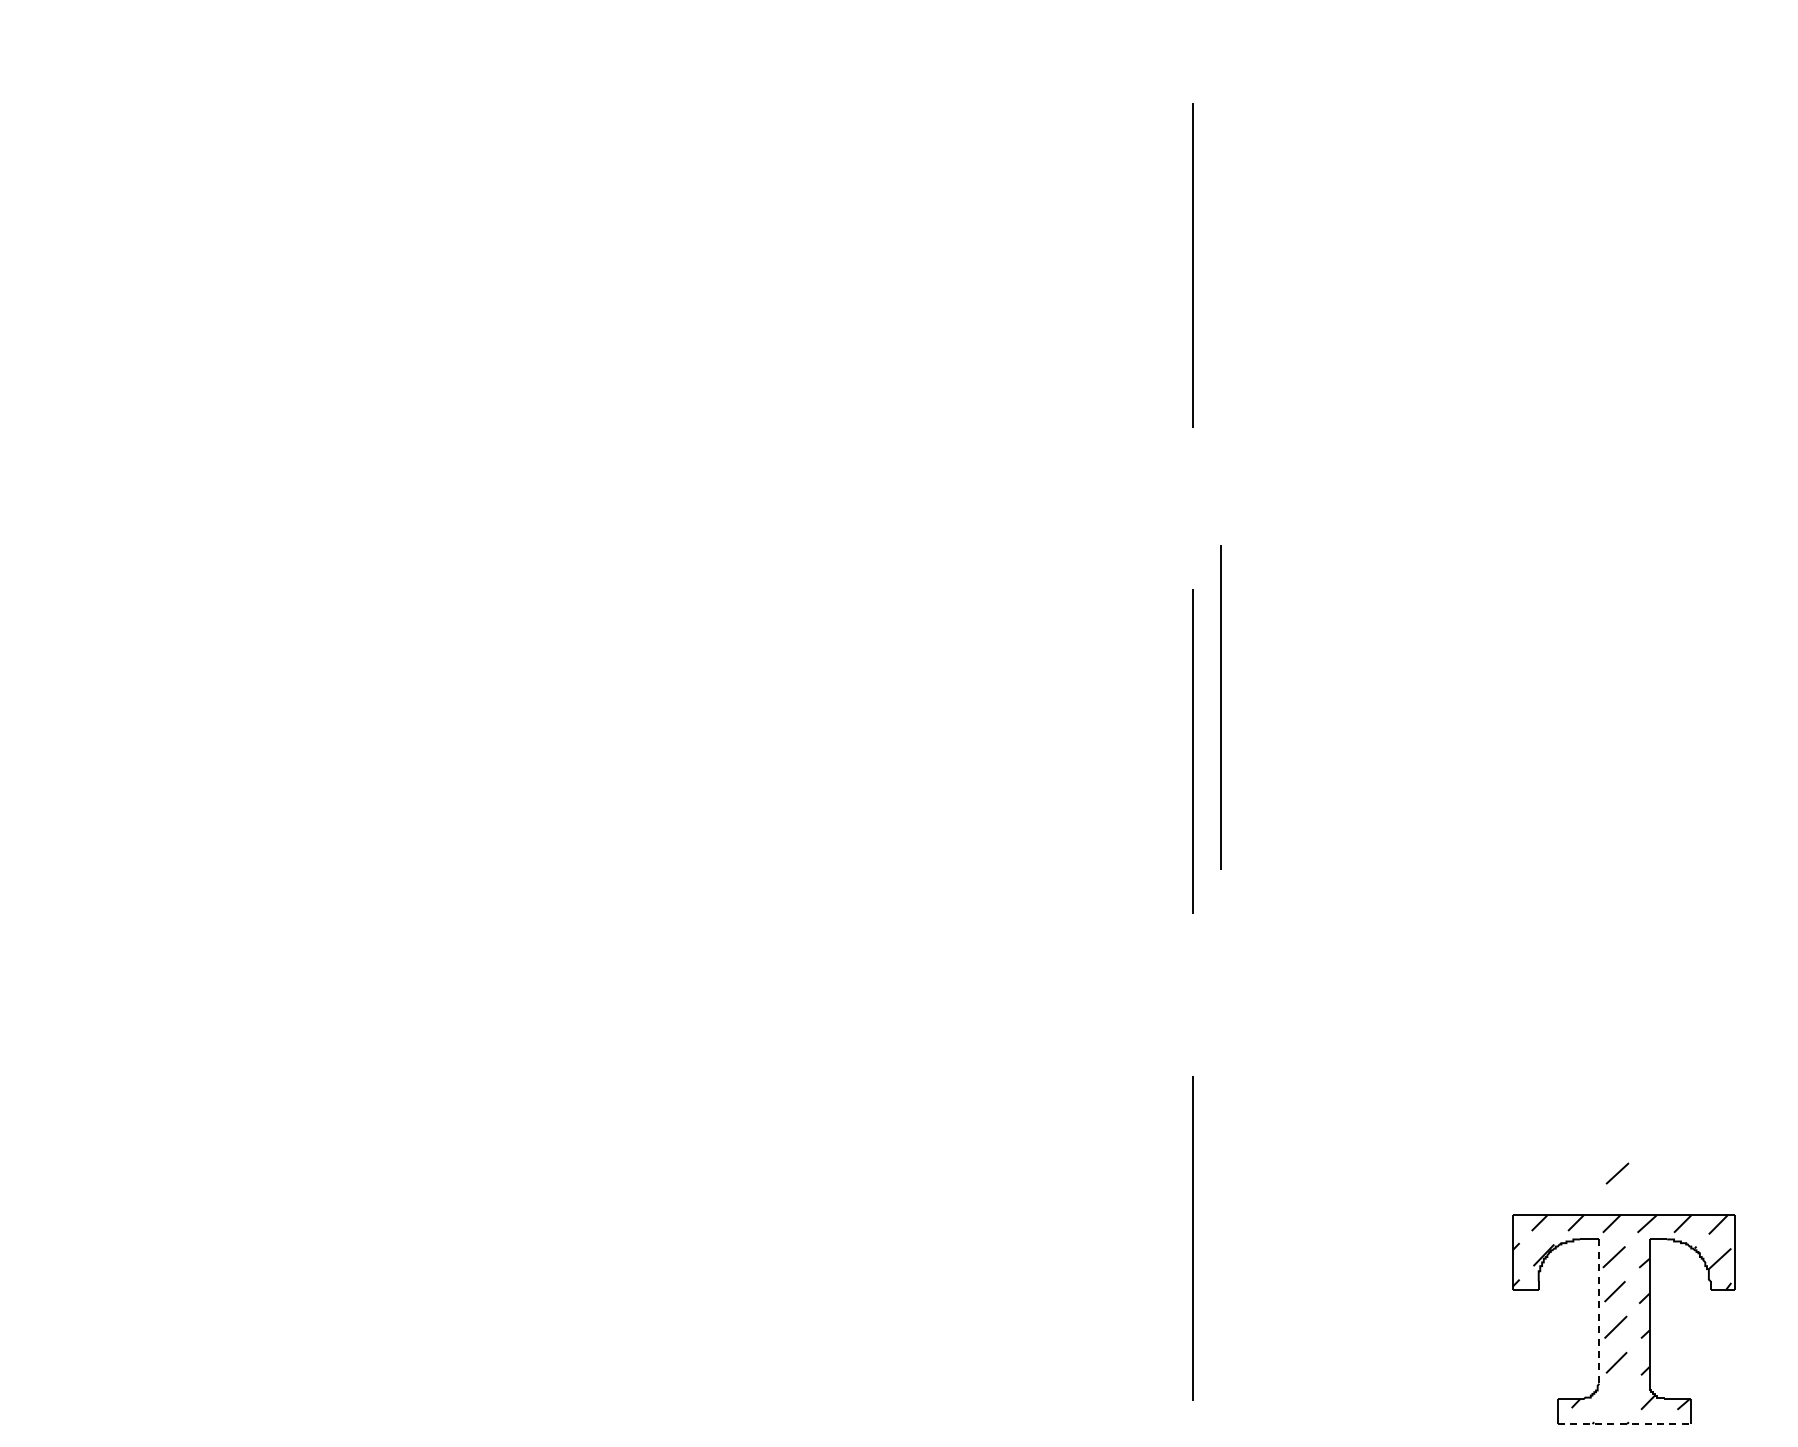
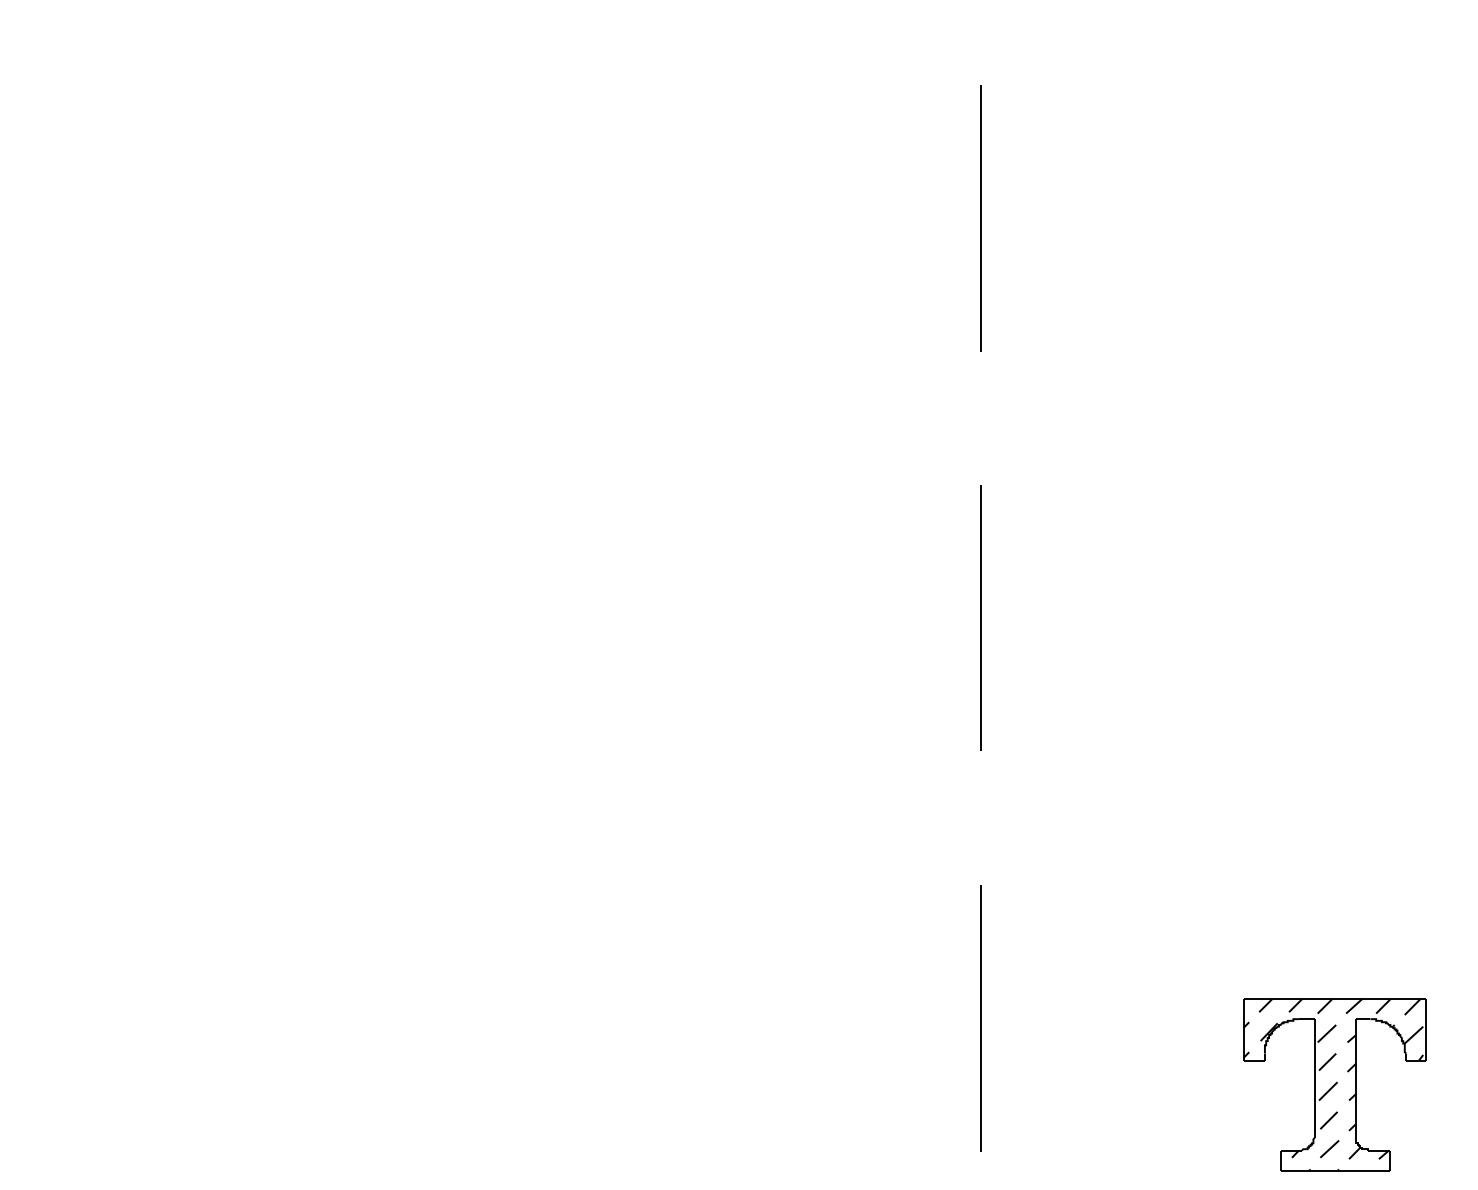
line: (1220, 707) -> (1003, 581), removed
line: (1617, 1173) -> (1329, 1149), moved
line: (1599, 1312) -> (1314, 1079), dashed -> solid
line: (1624, 1423) -> (1335, 1170), dashed -> solid

